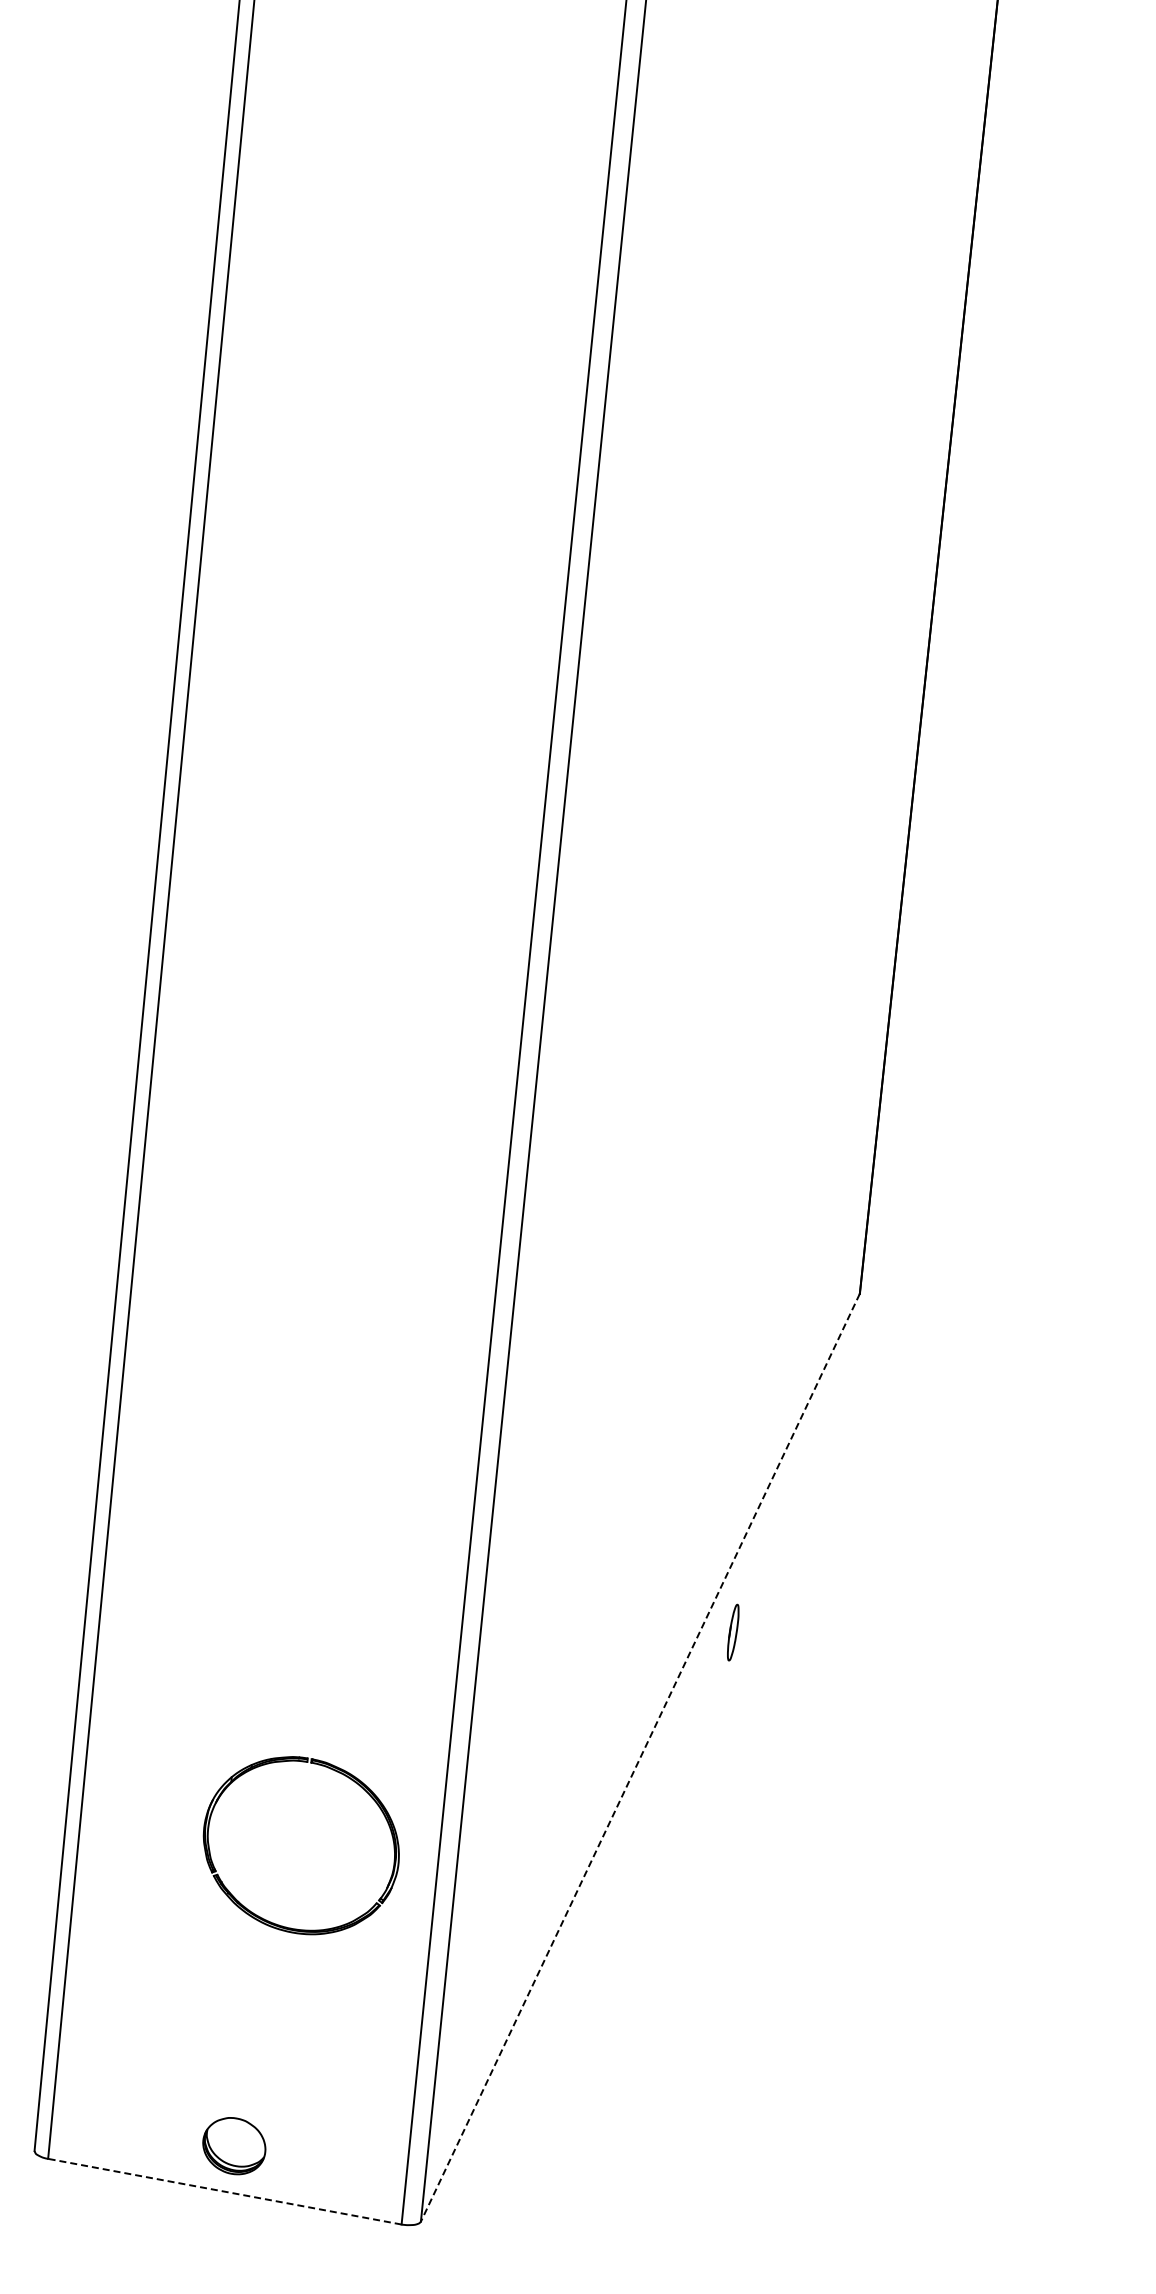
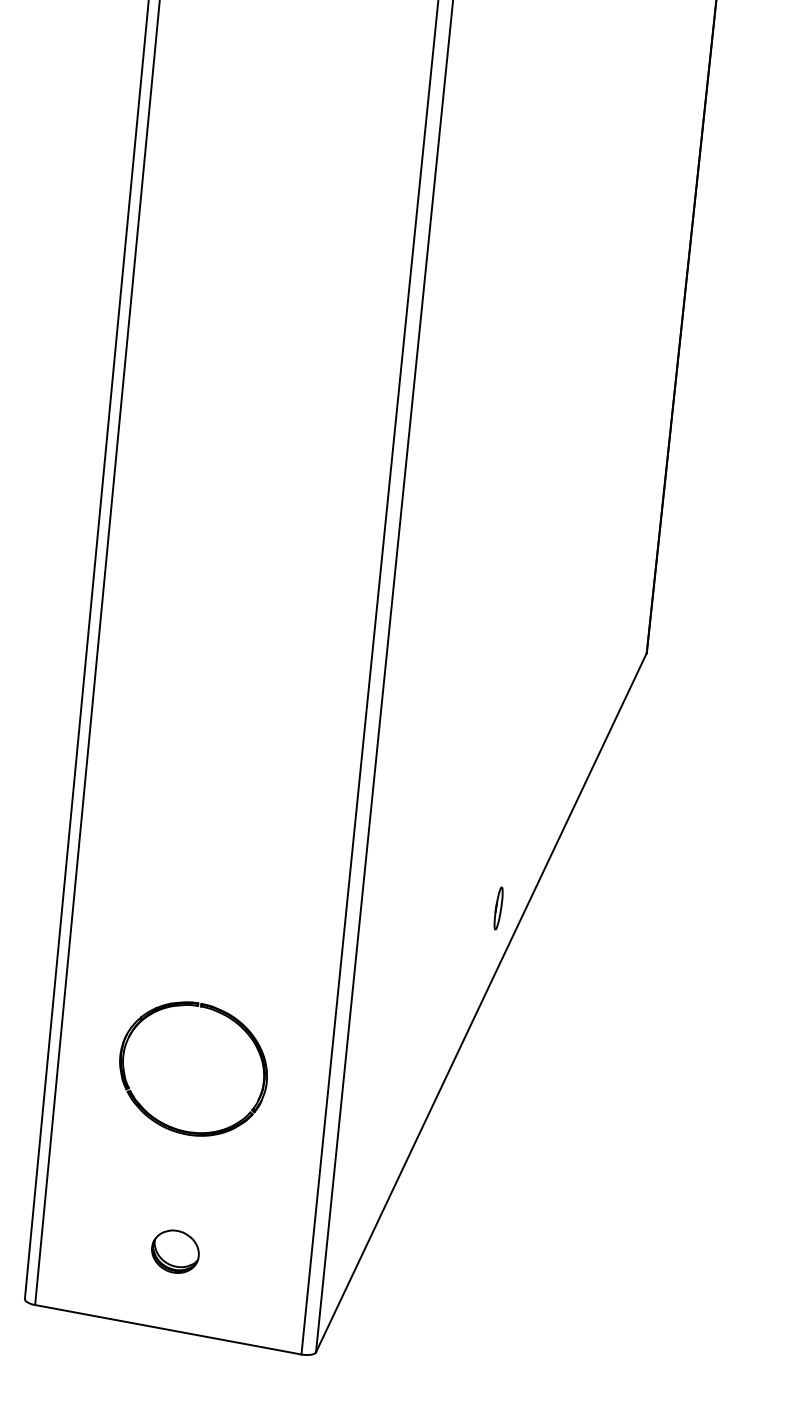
part: (733, 1632) -> (498, 908), moved
line: (640, 1758) -> (481, 1003), dashed -> solid
part: (264, 1918) -> (165, 1123), moved
part: (234, 2146) -> (175, 1252), moved
line: (224, 2191) -> (168, 1329), dashed -> solid

